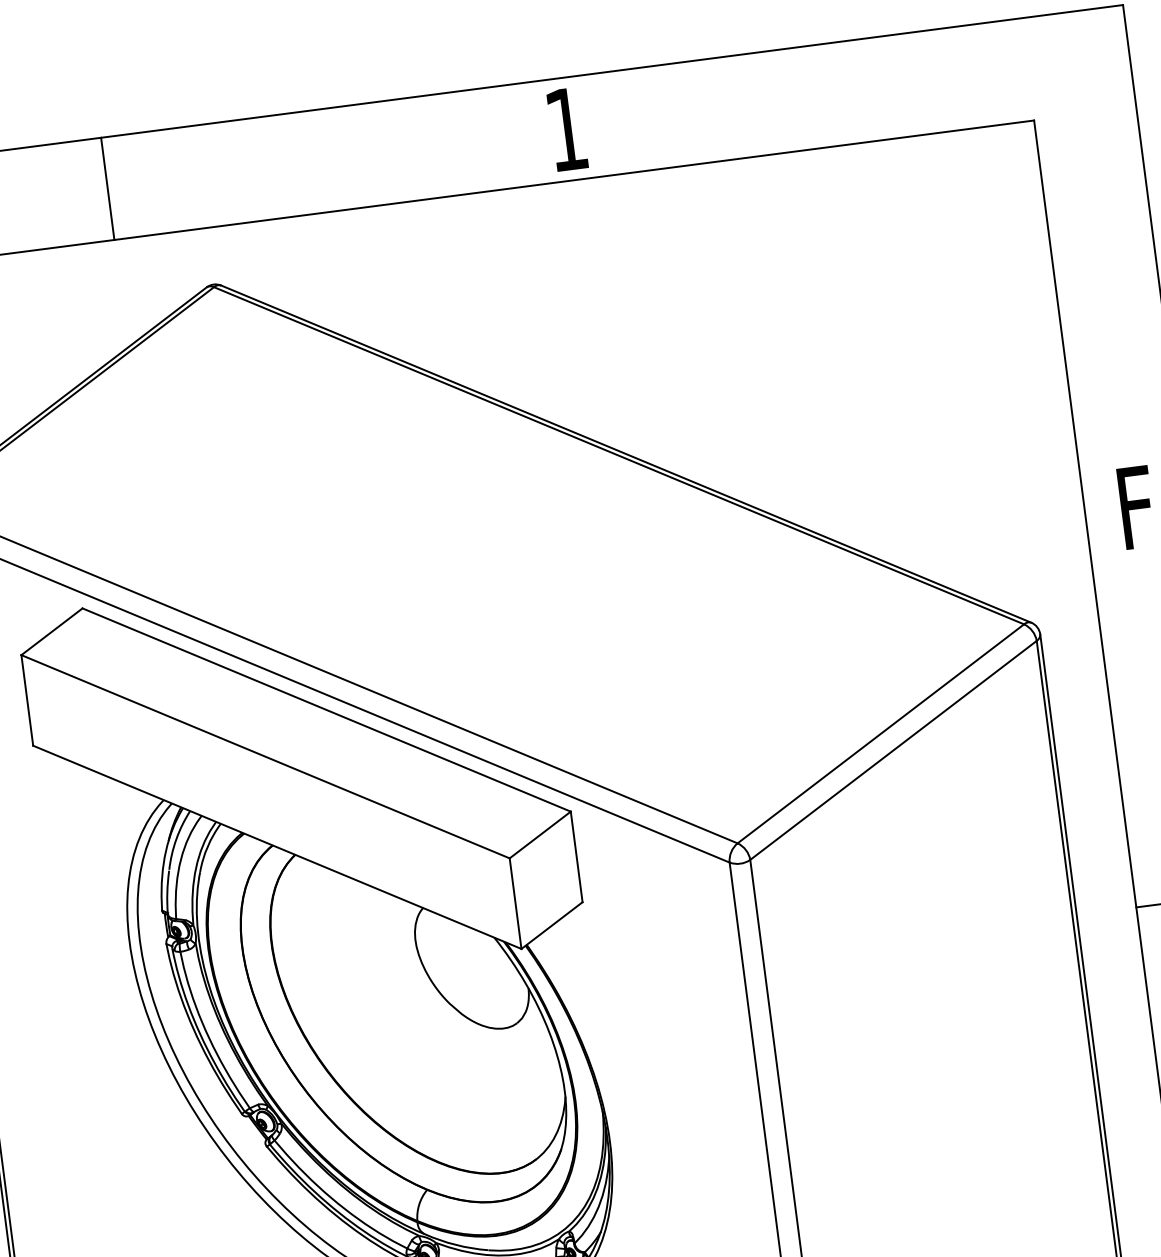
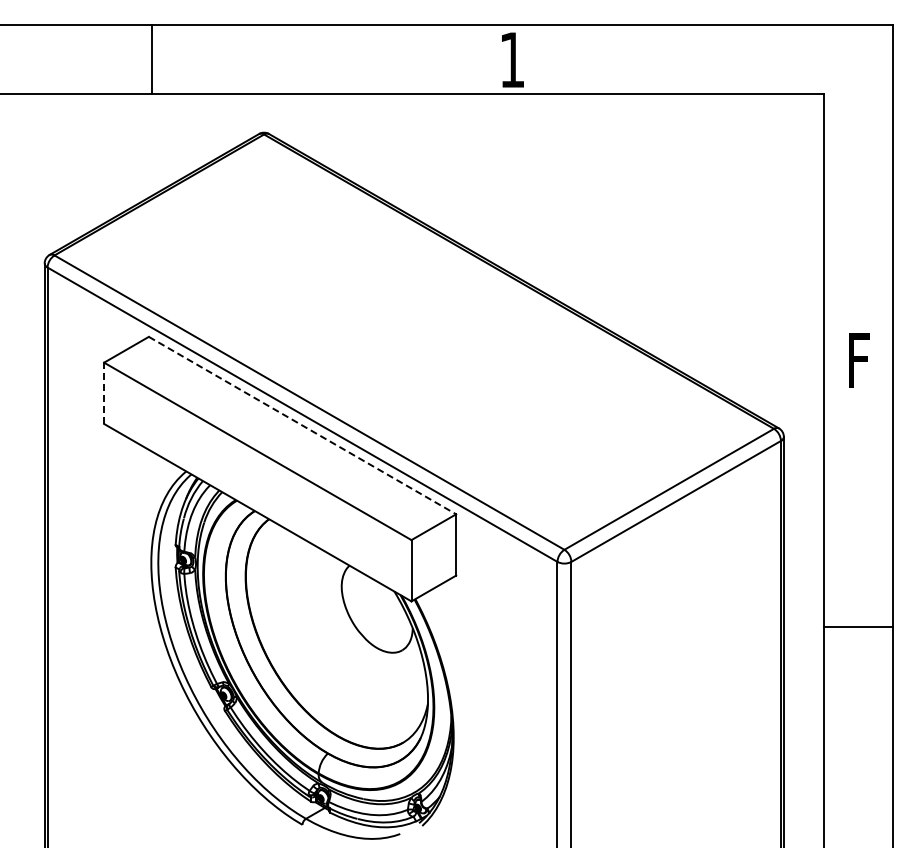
line: (107, 188) -> (151, 59), moved
line: (27, 700) -> (104, 393), solid -> dashed
line: (326, 709) -> (302, 425), solid -> dashed

